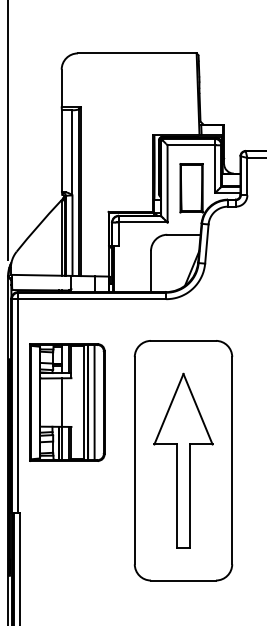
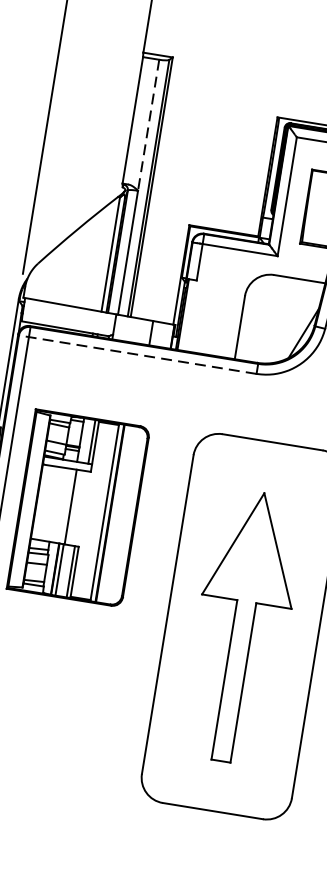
line: (72, 152) -> (148, 124), solid -> dashed
line: (88, 299) -> (136, 354), solid -> dashed
line: (94, 402) -> (120, 514), removed

